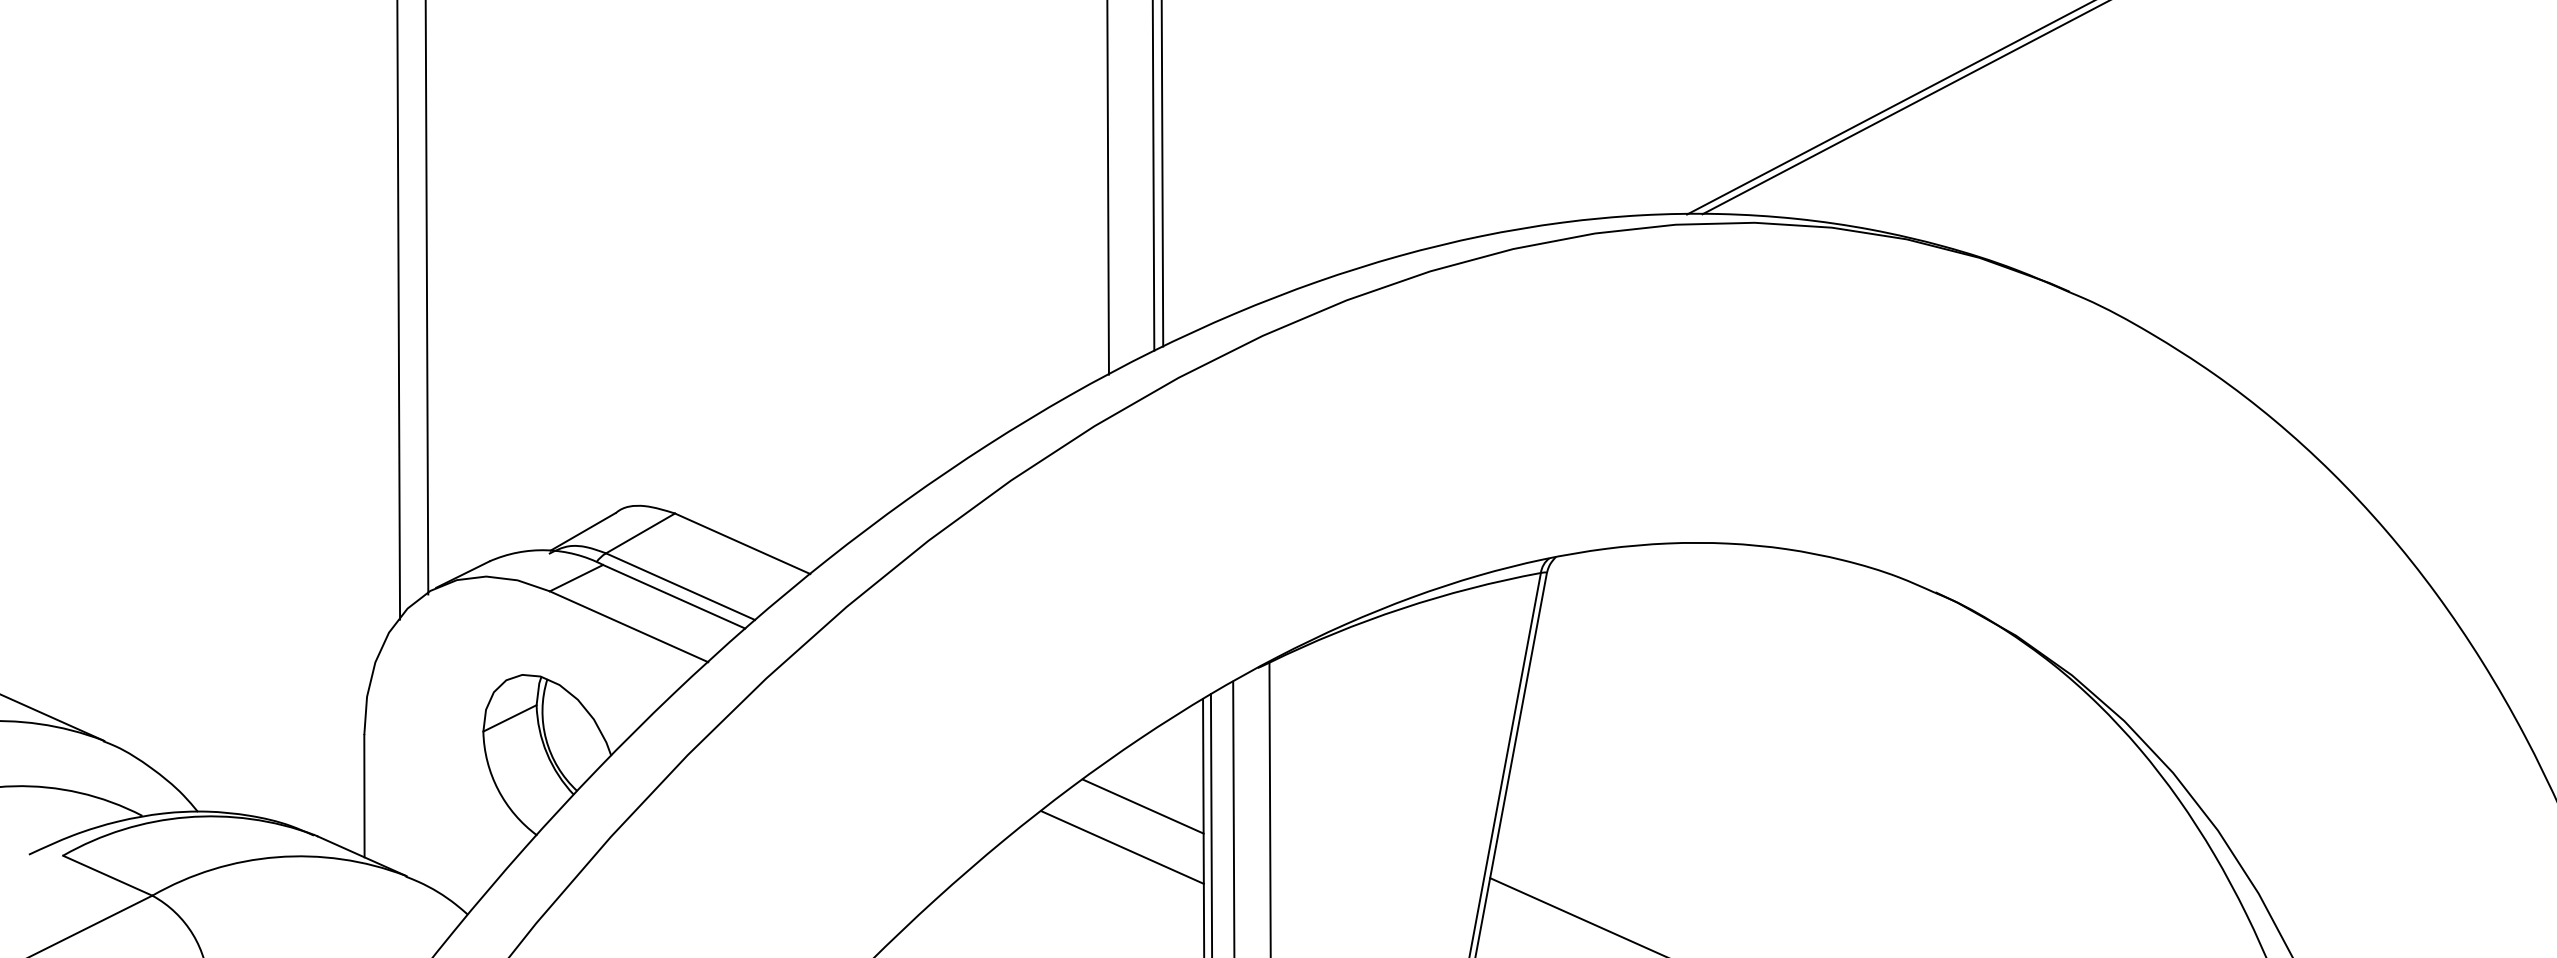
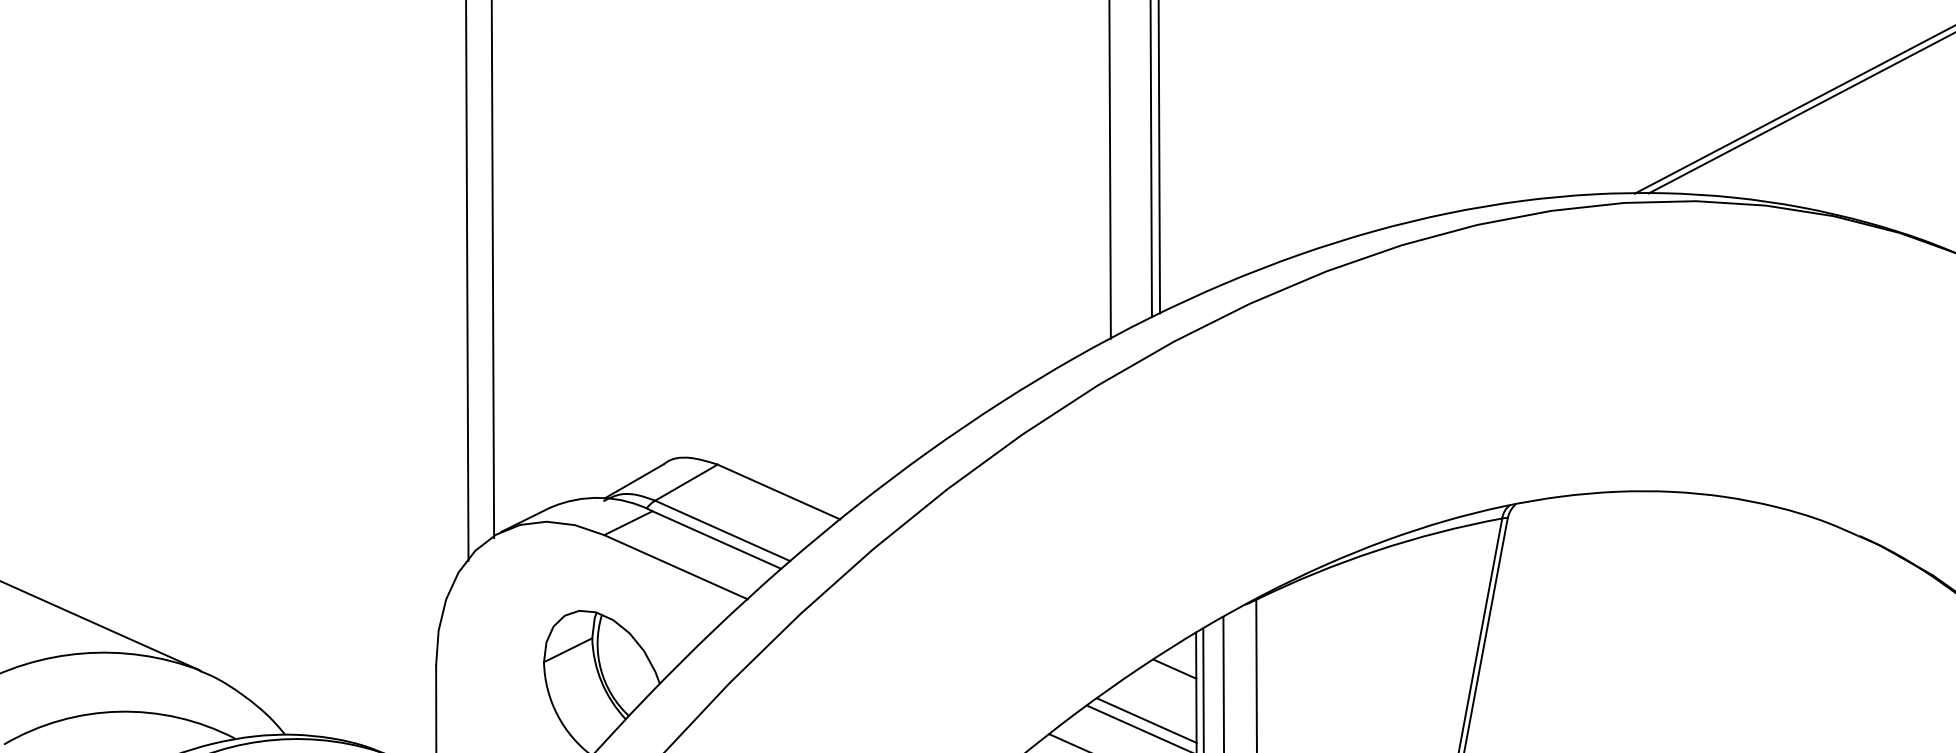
line: (1179, 738) -> (1174, 668), added
line: (1148, 795) -> (1146, 720), added

